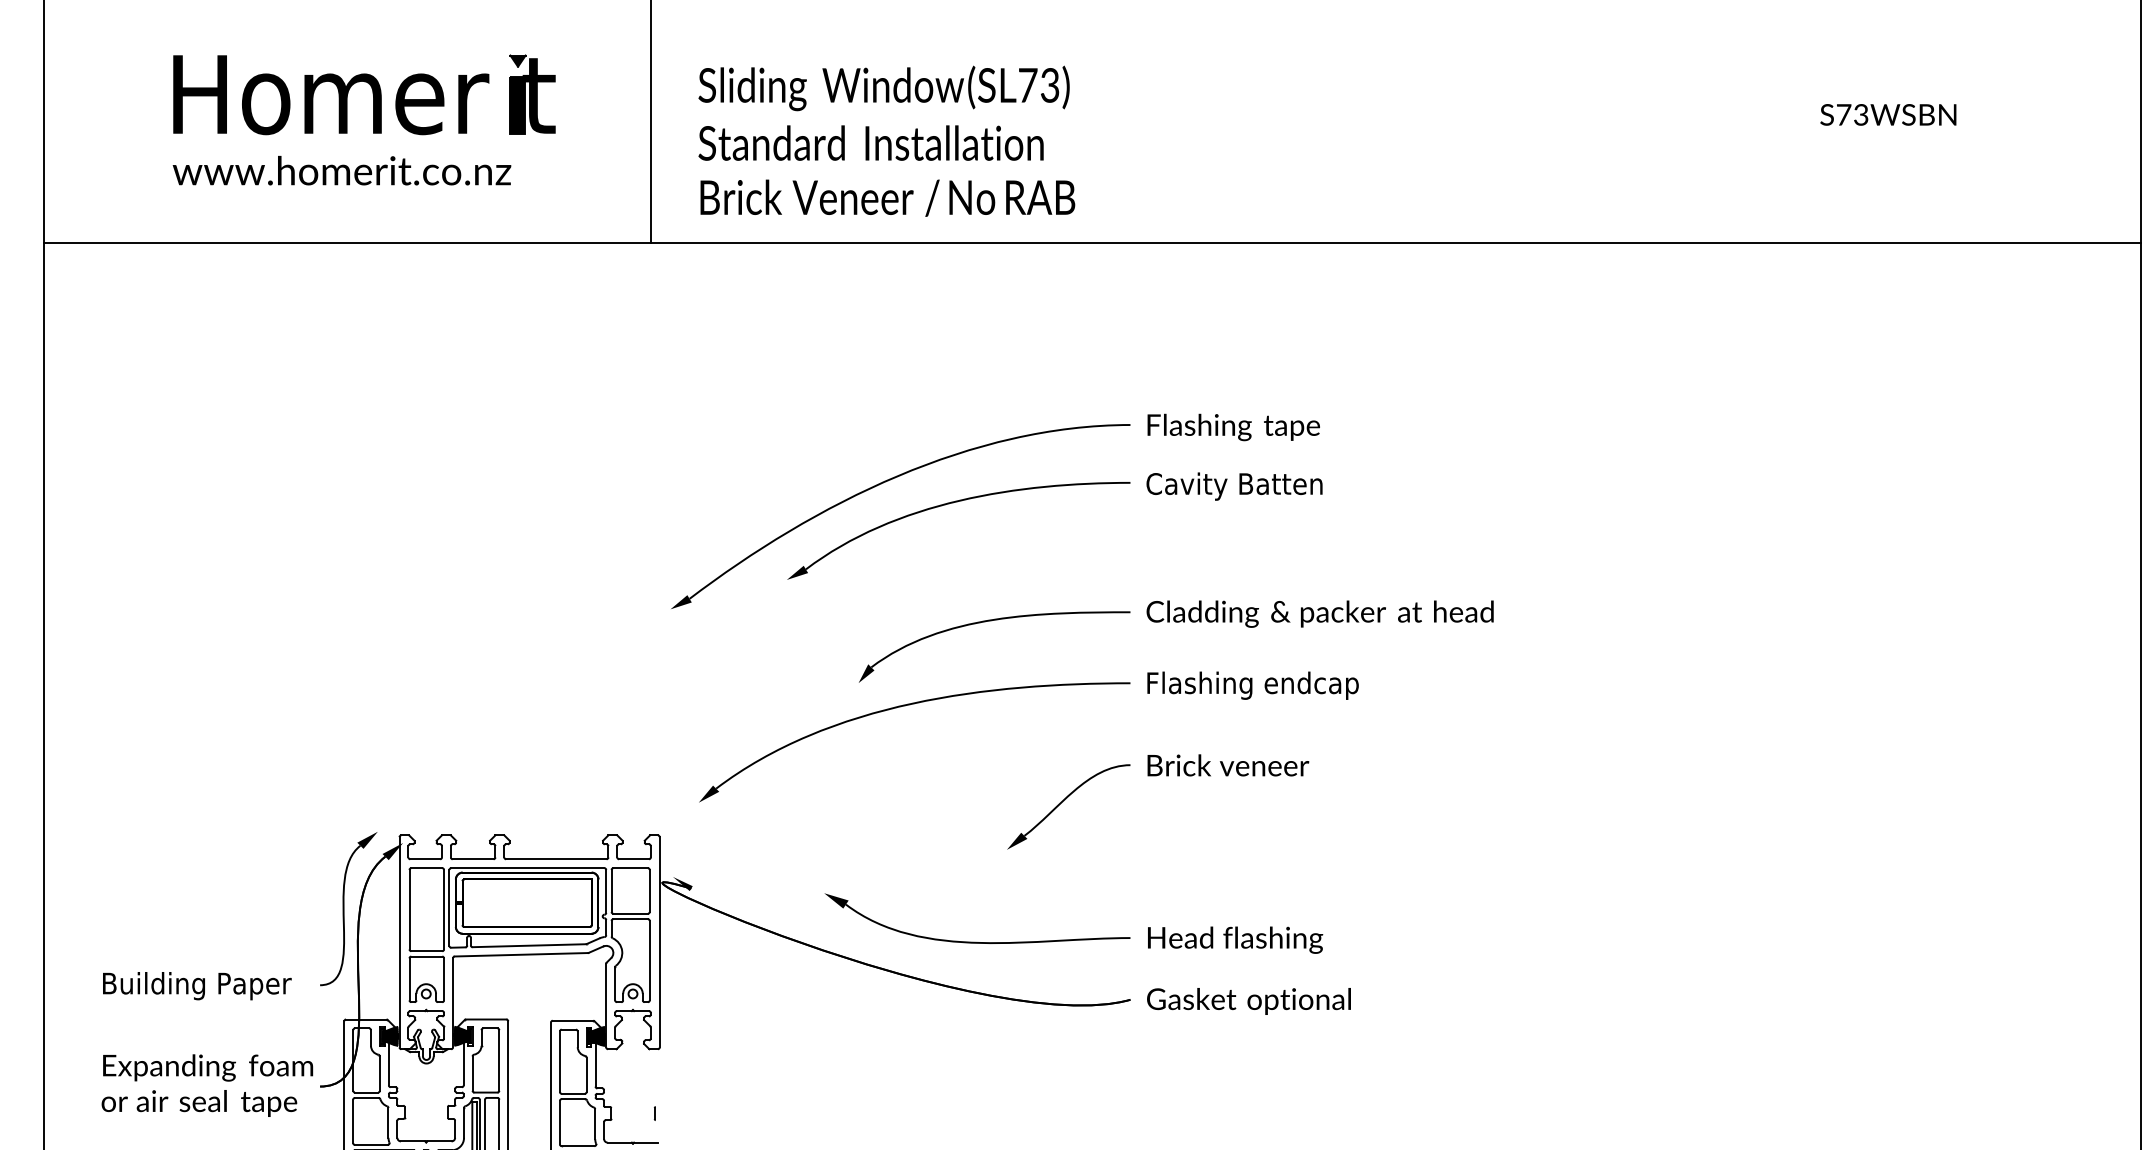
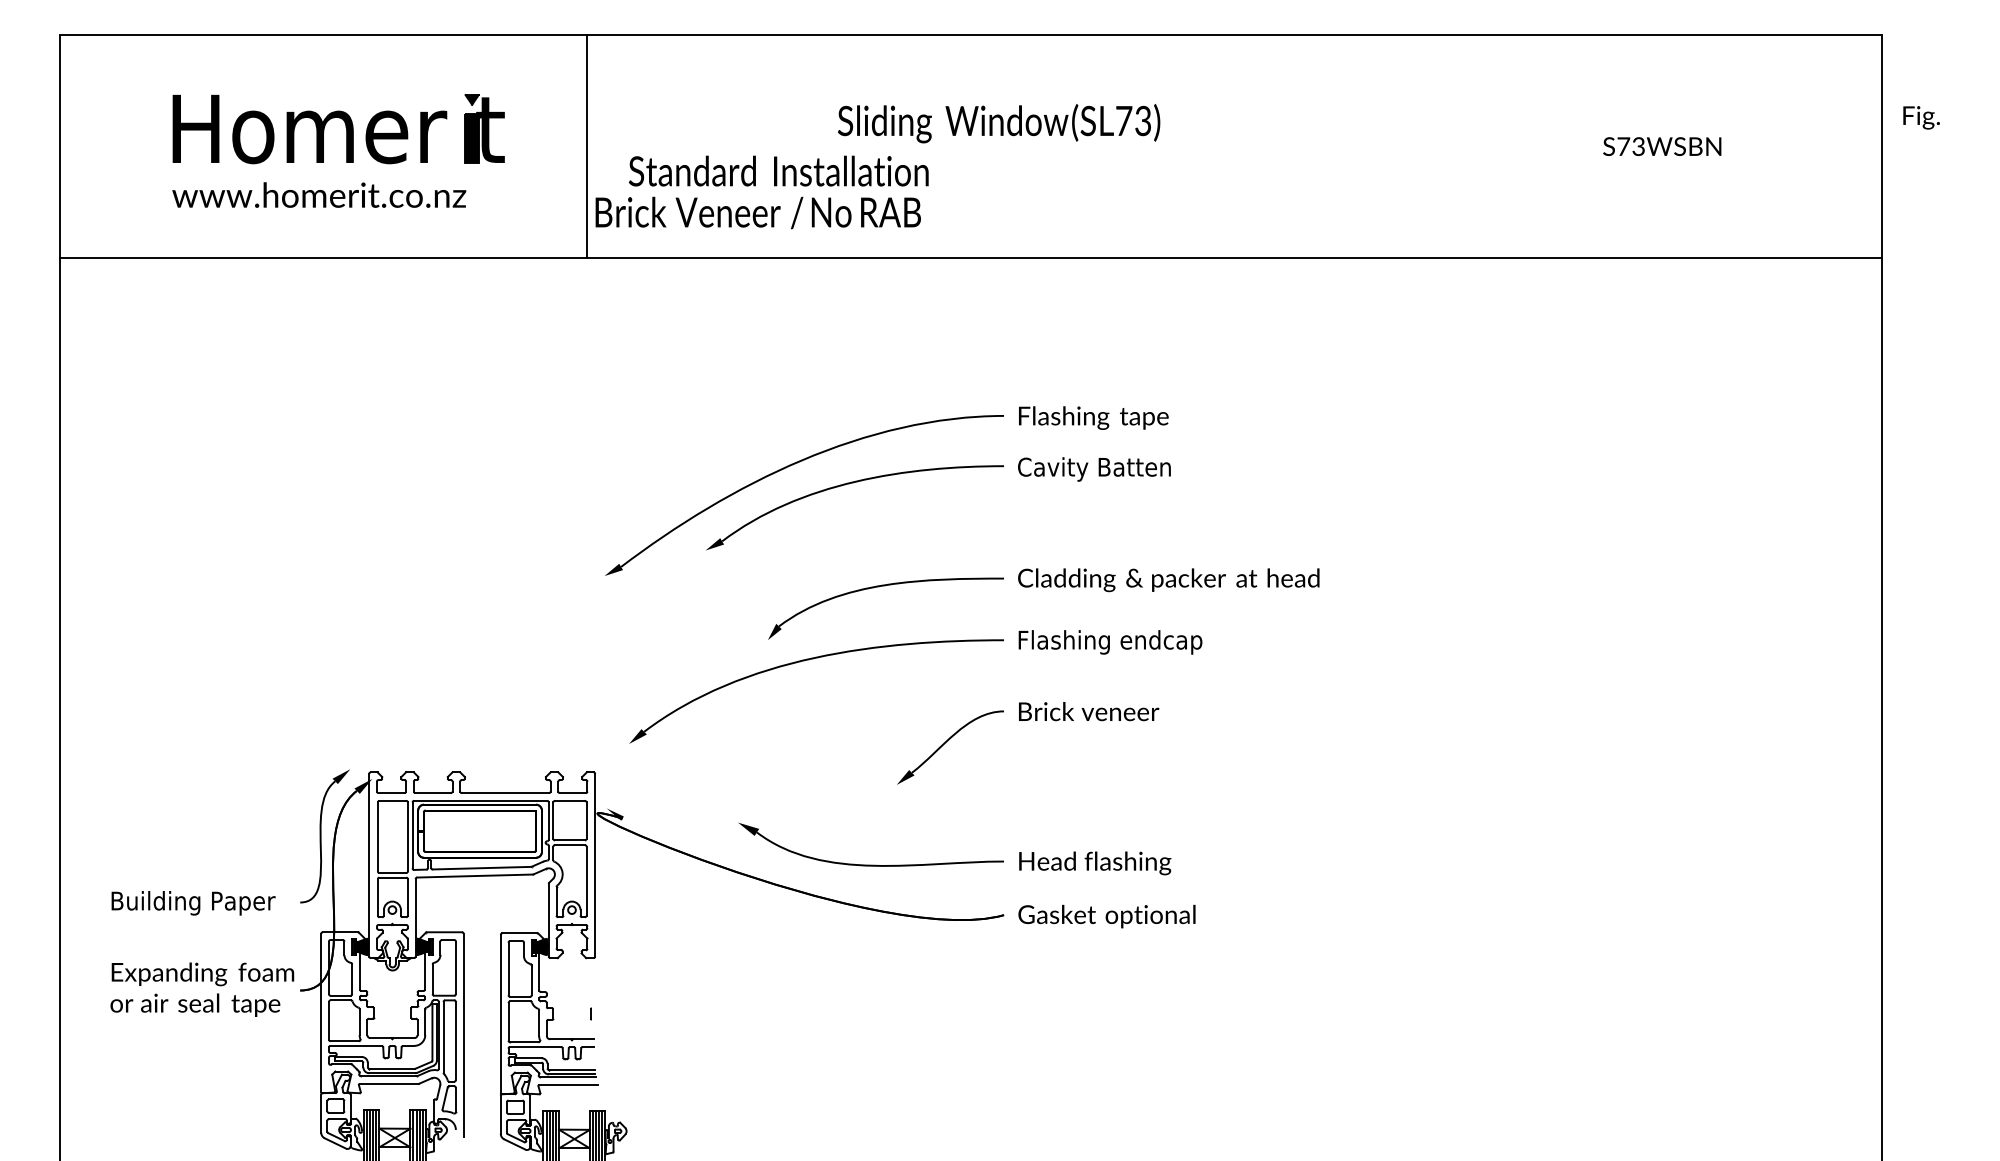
text: (884, 88) -> (999, 123), moved
text: (886, 197) -> (757, 212), moved

